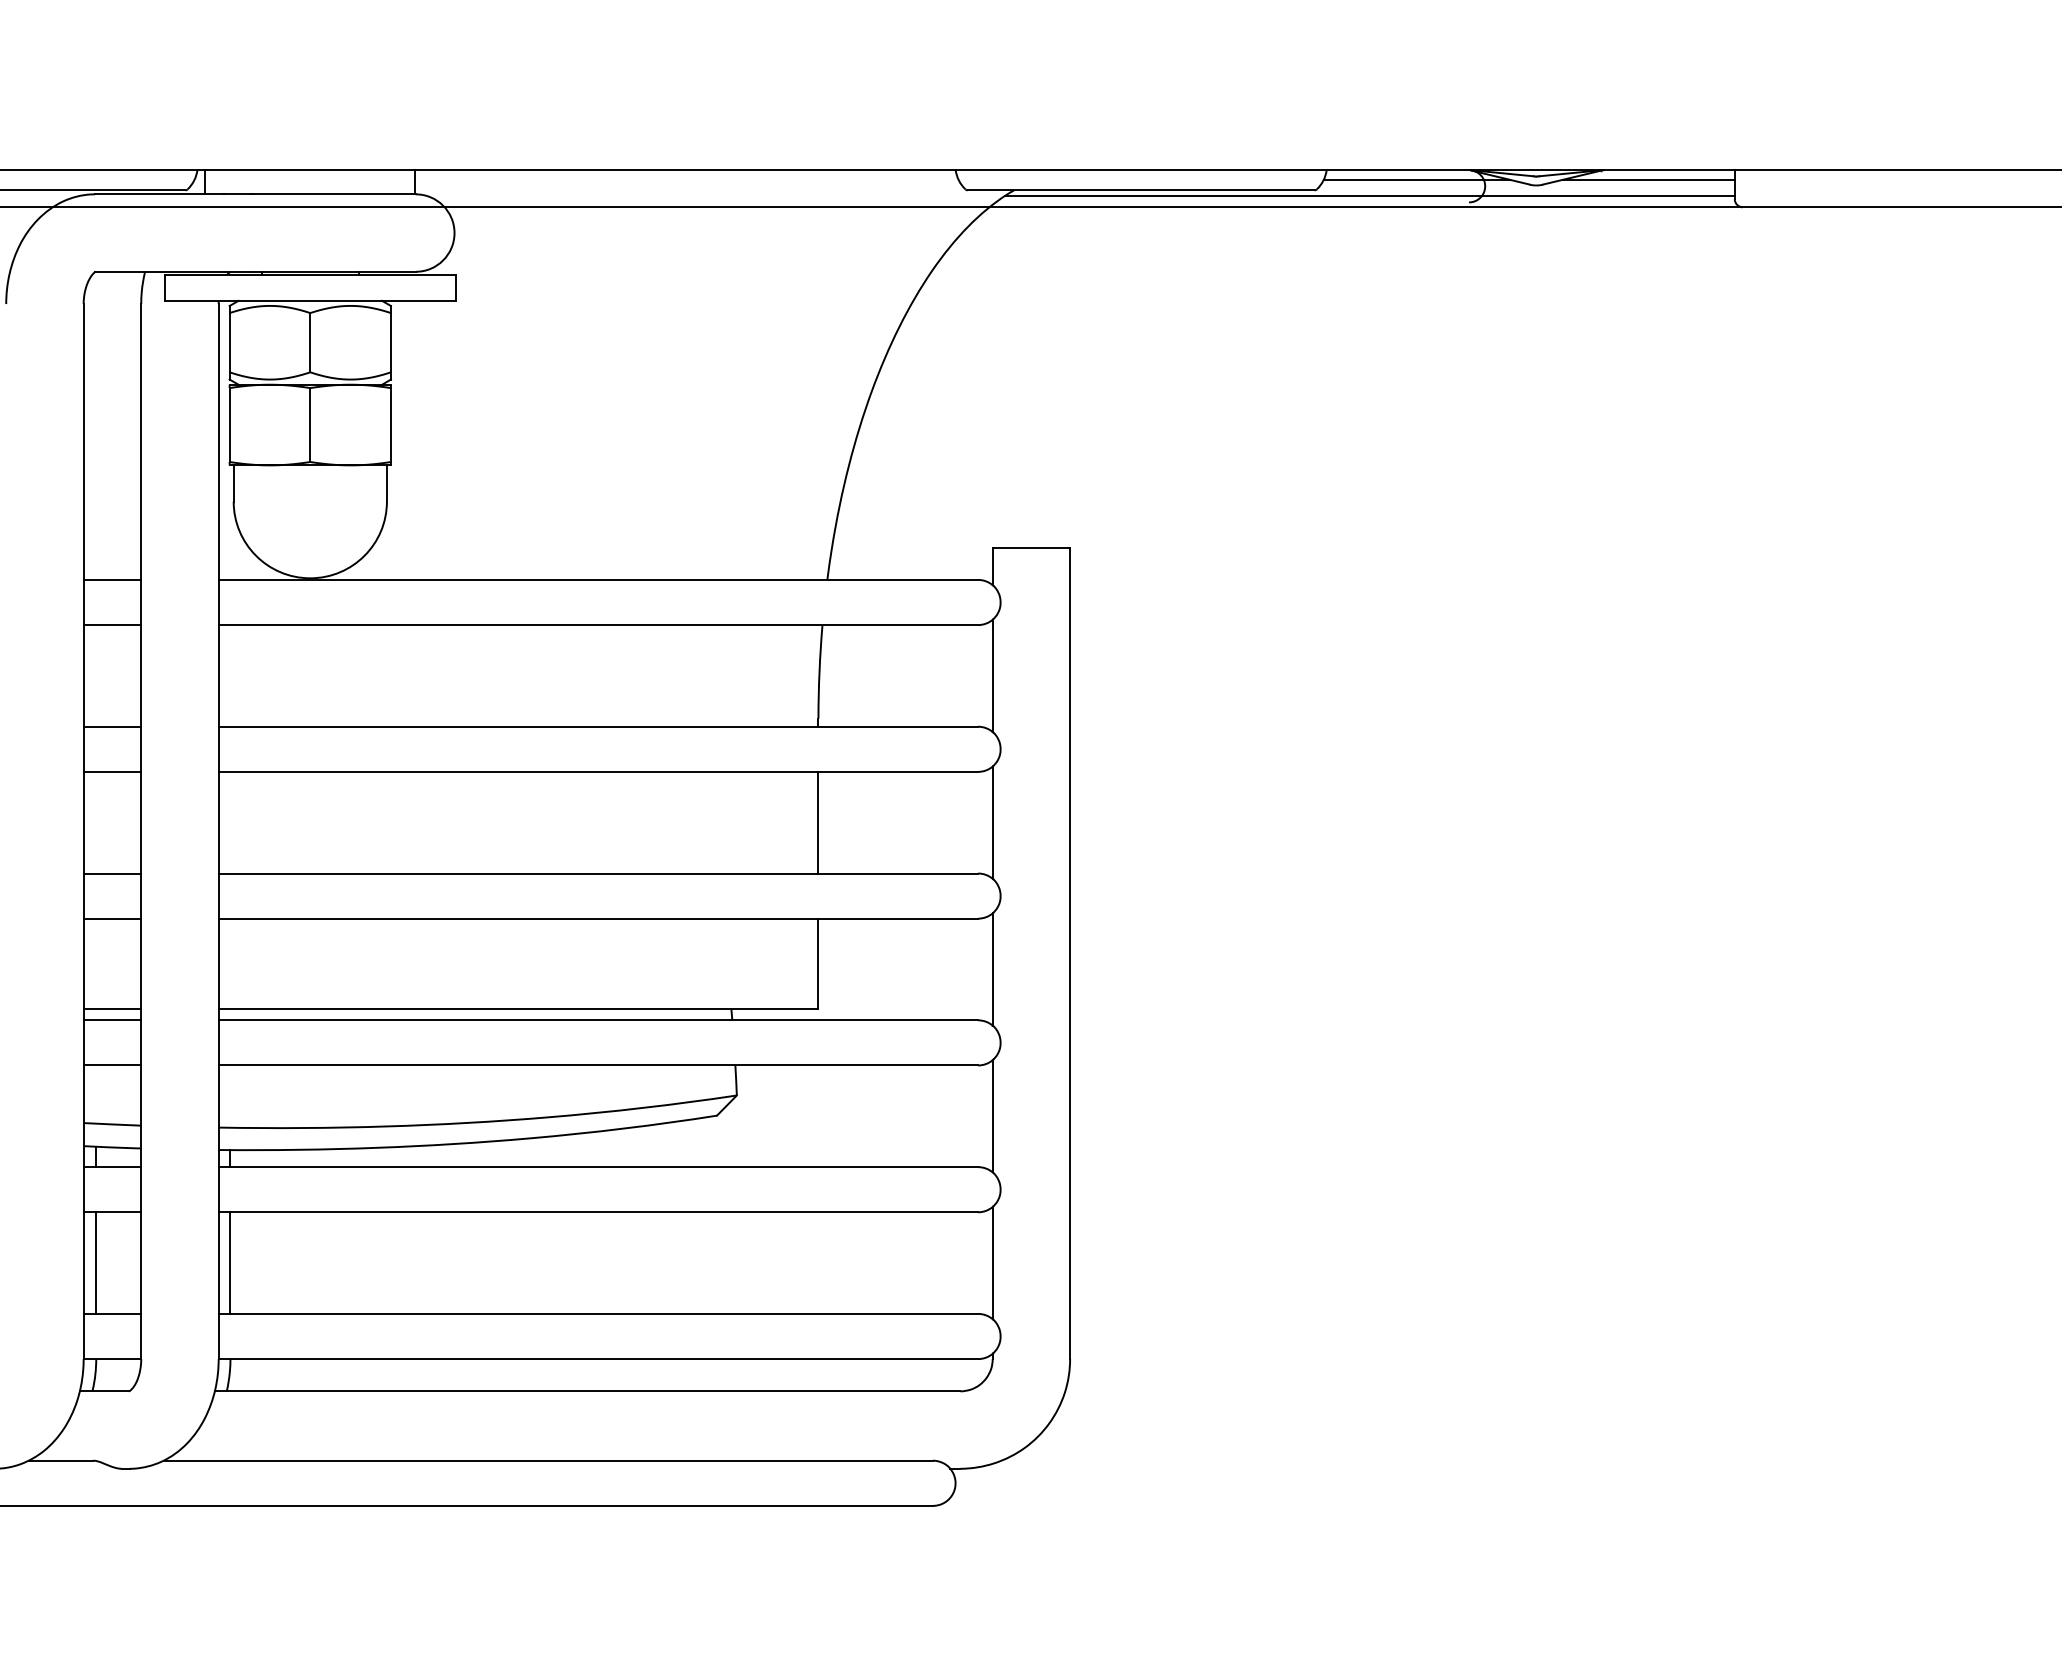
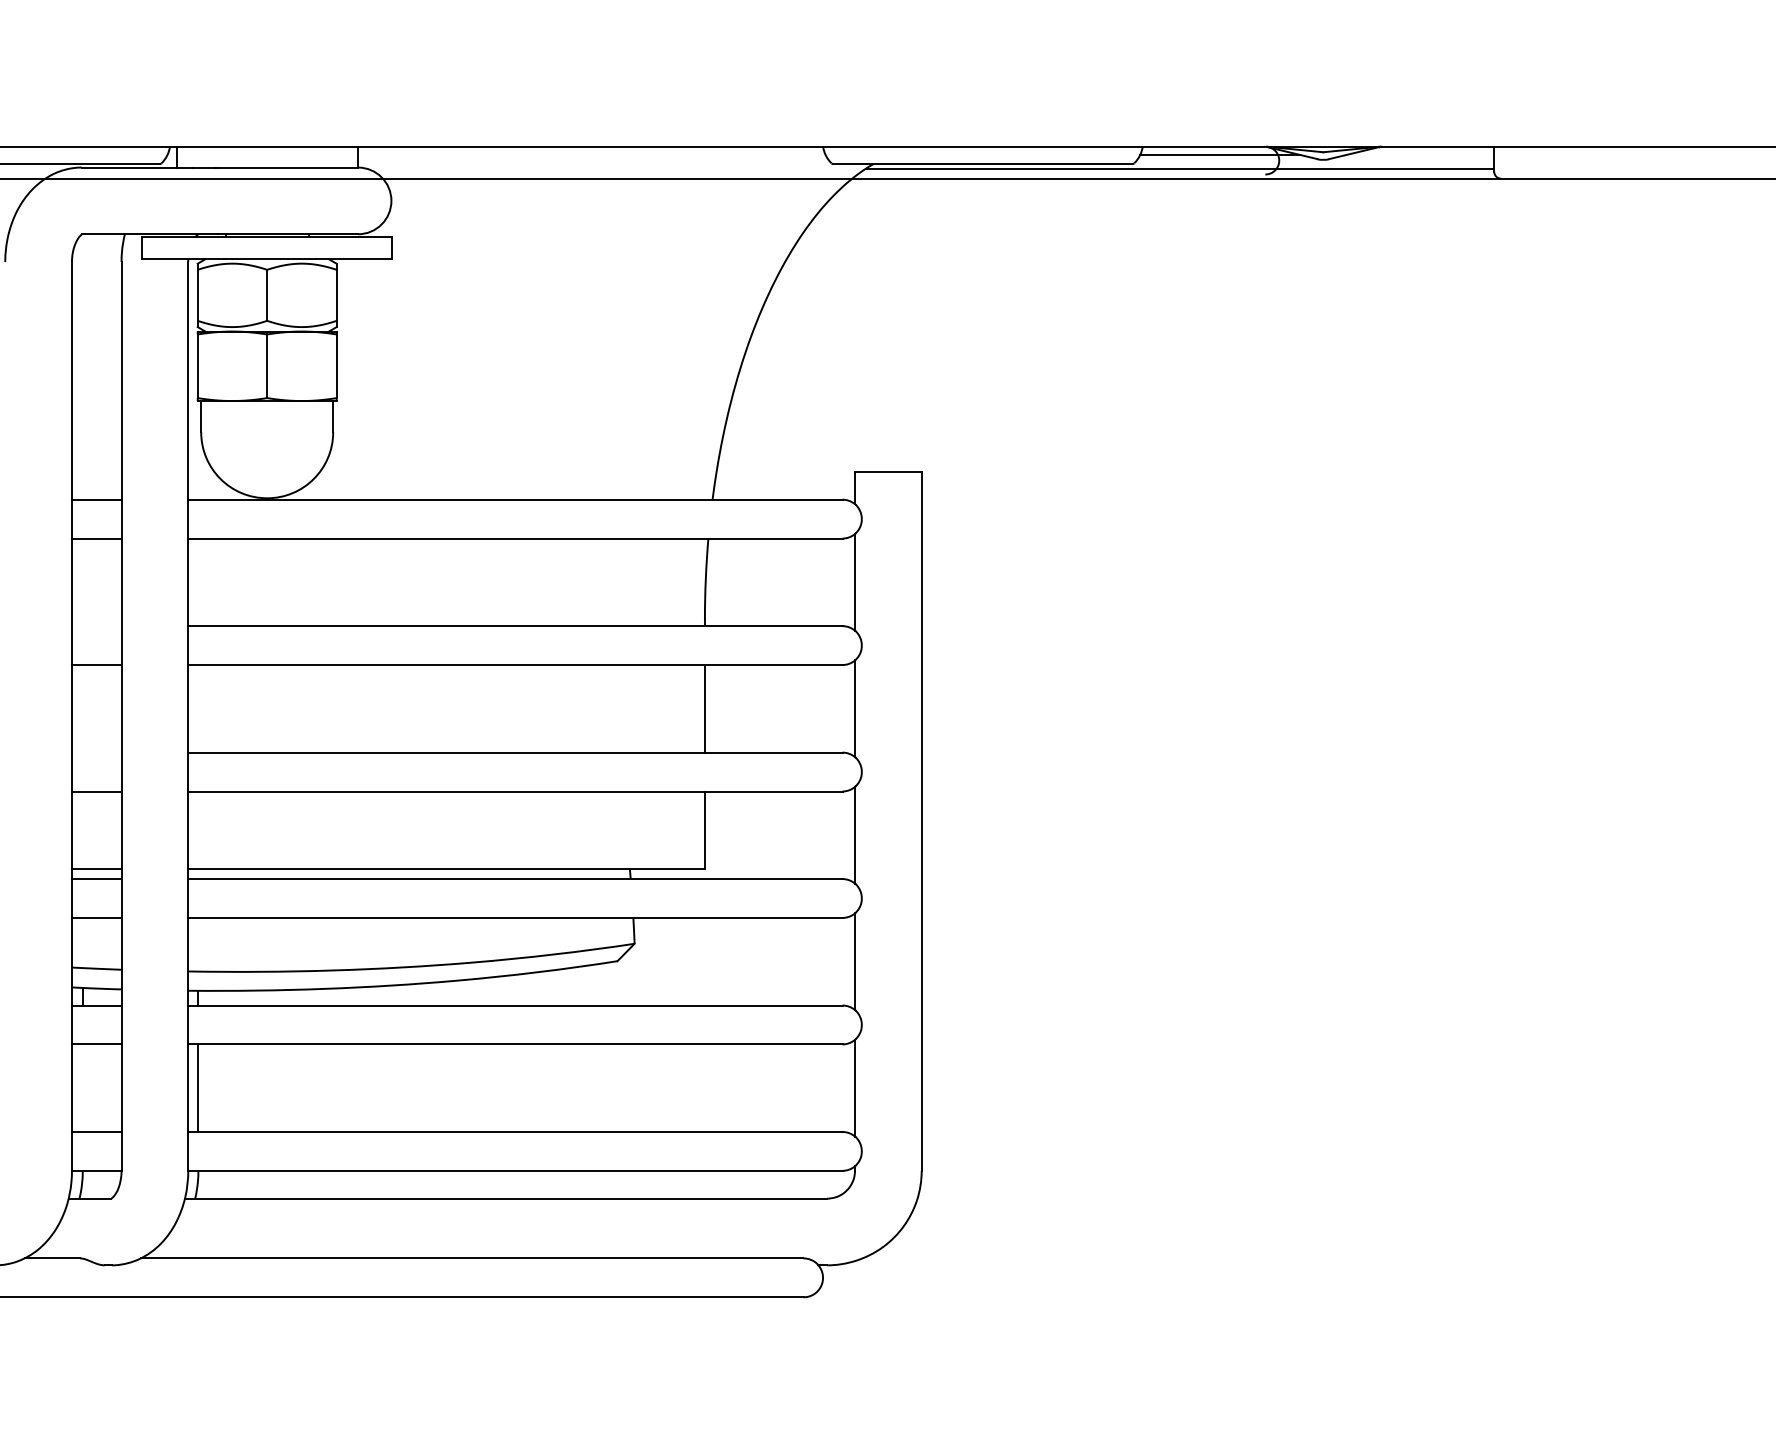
line: (1648, 179) -> (1419, 154), removed
line: (112, 726) -> (96, 625), removed
line: (112, 873) -> (96, 752), removed
line: (96, 1262) -> (83, 1087), removed

